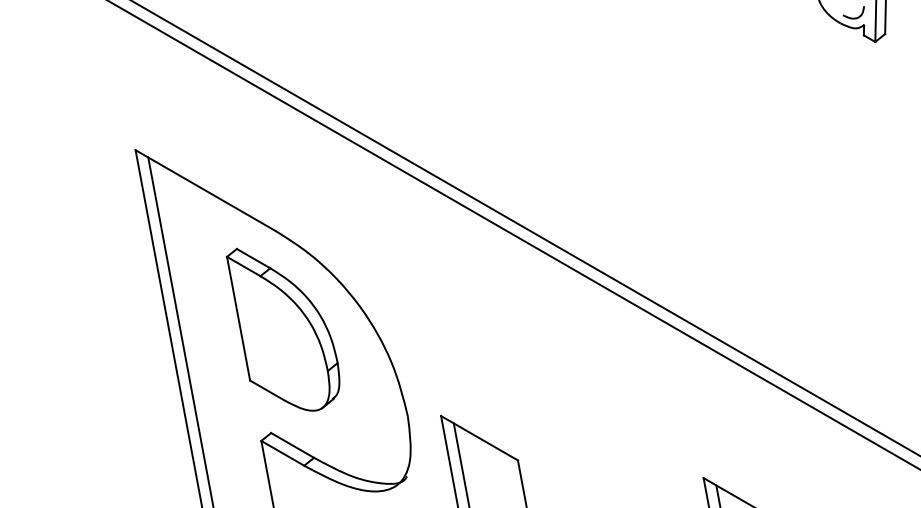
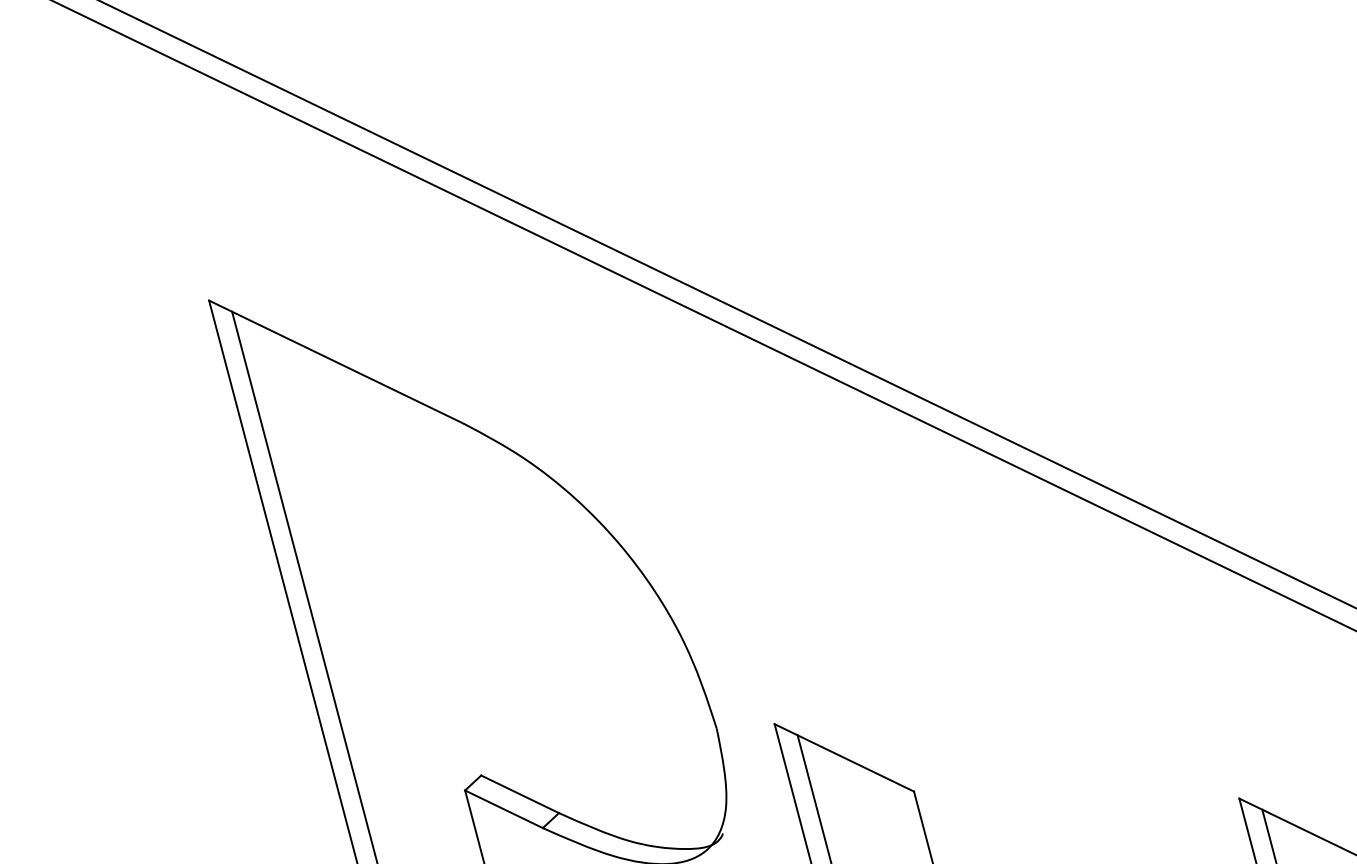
part: (283, 329) -> (489, 593), removed

